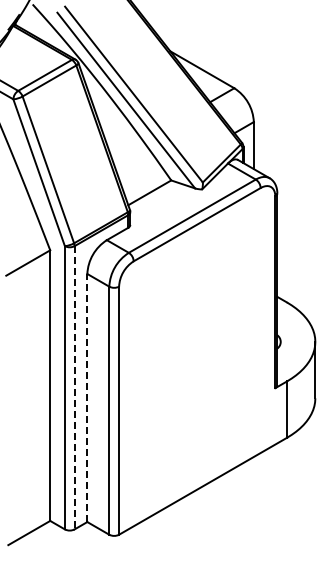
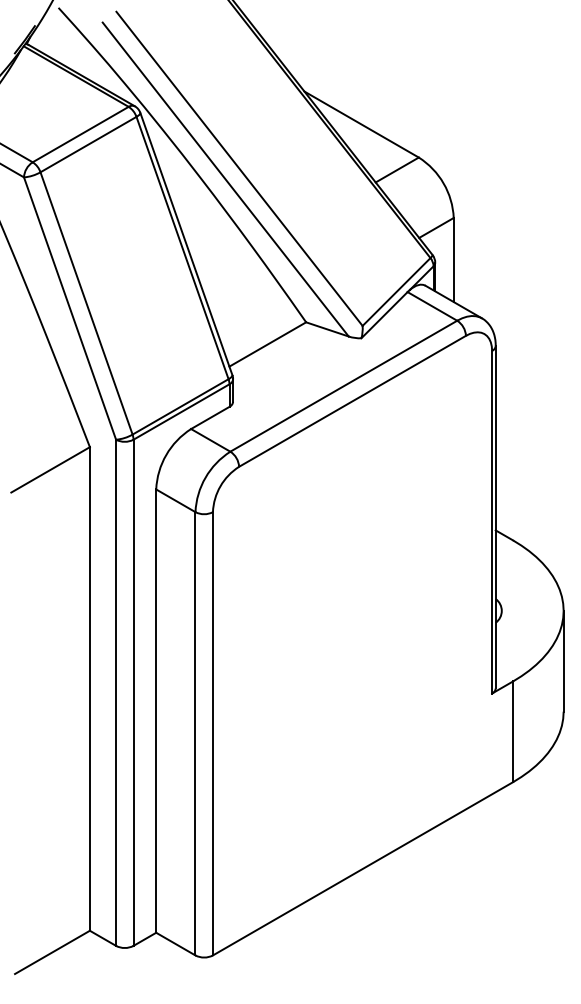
line: (74, 387) -> (133, 692), dashed -> solid
line: (87, 397) -> (156, 710), dashed -> solid

